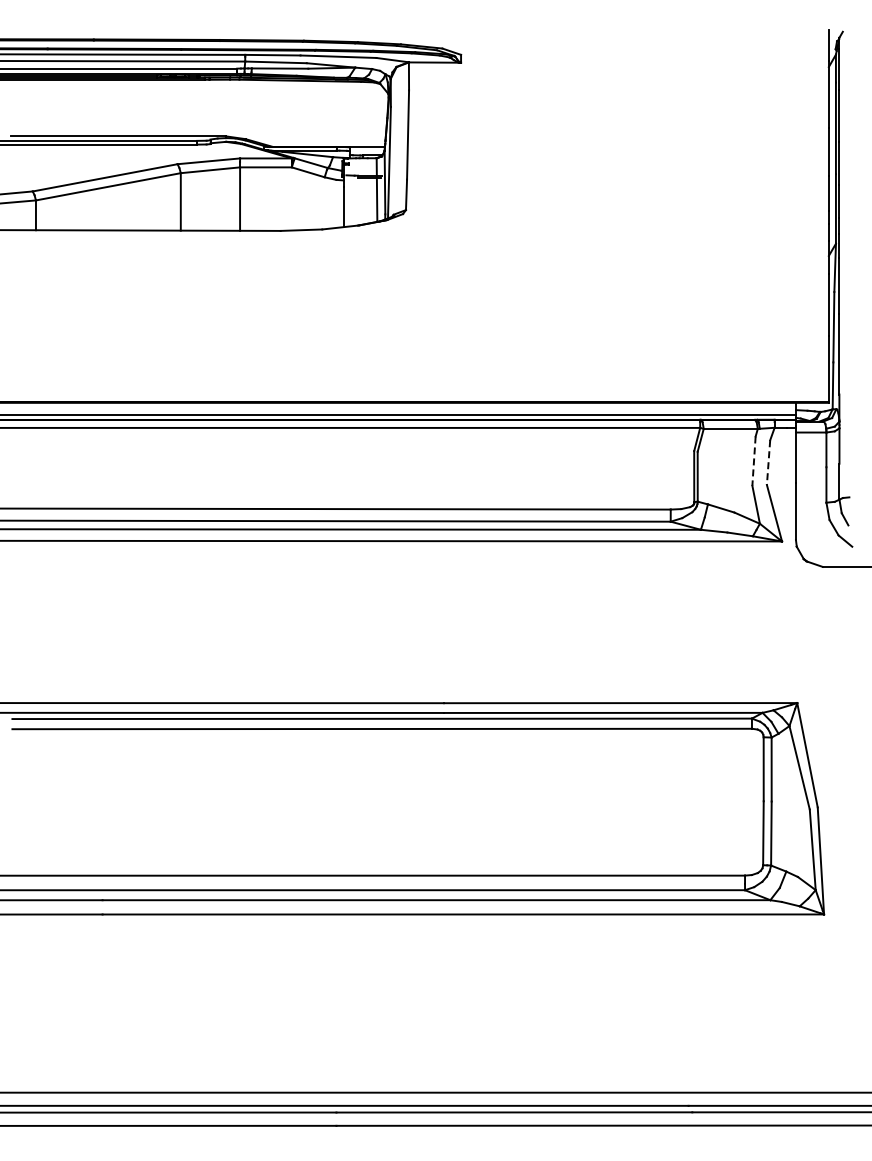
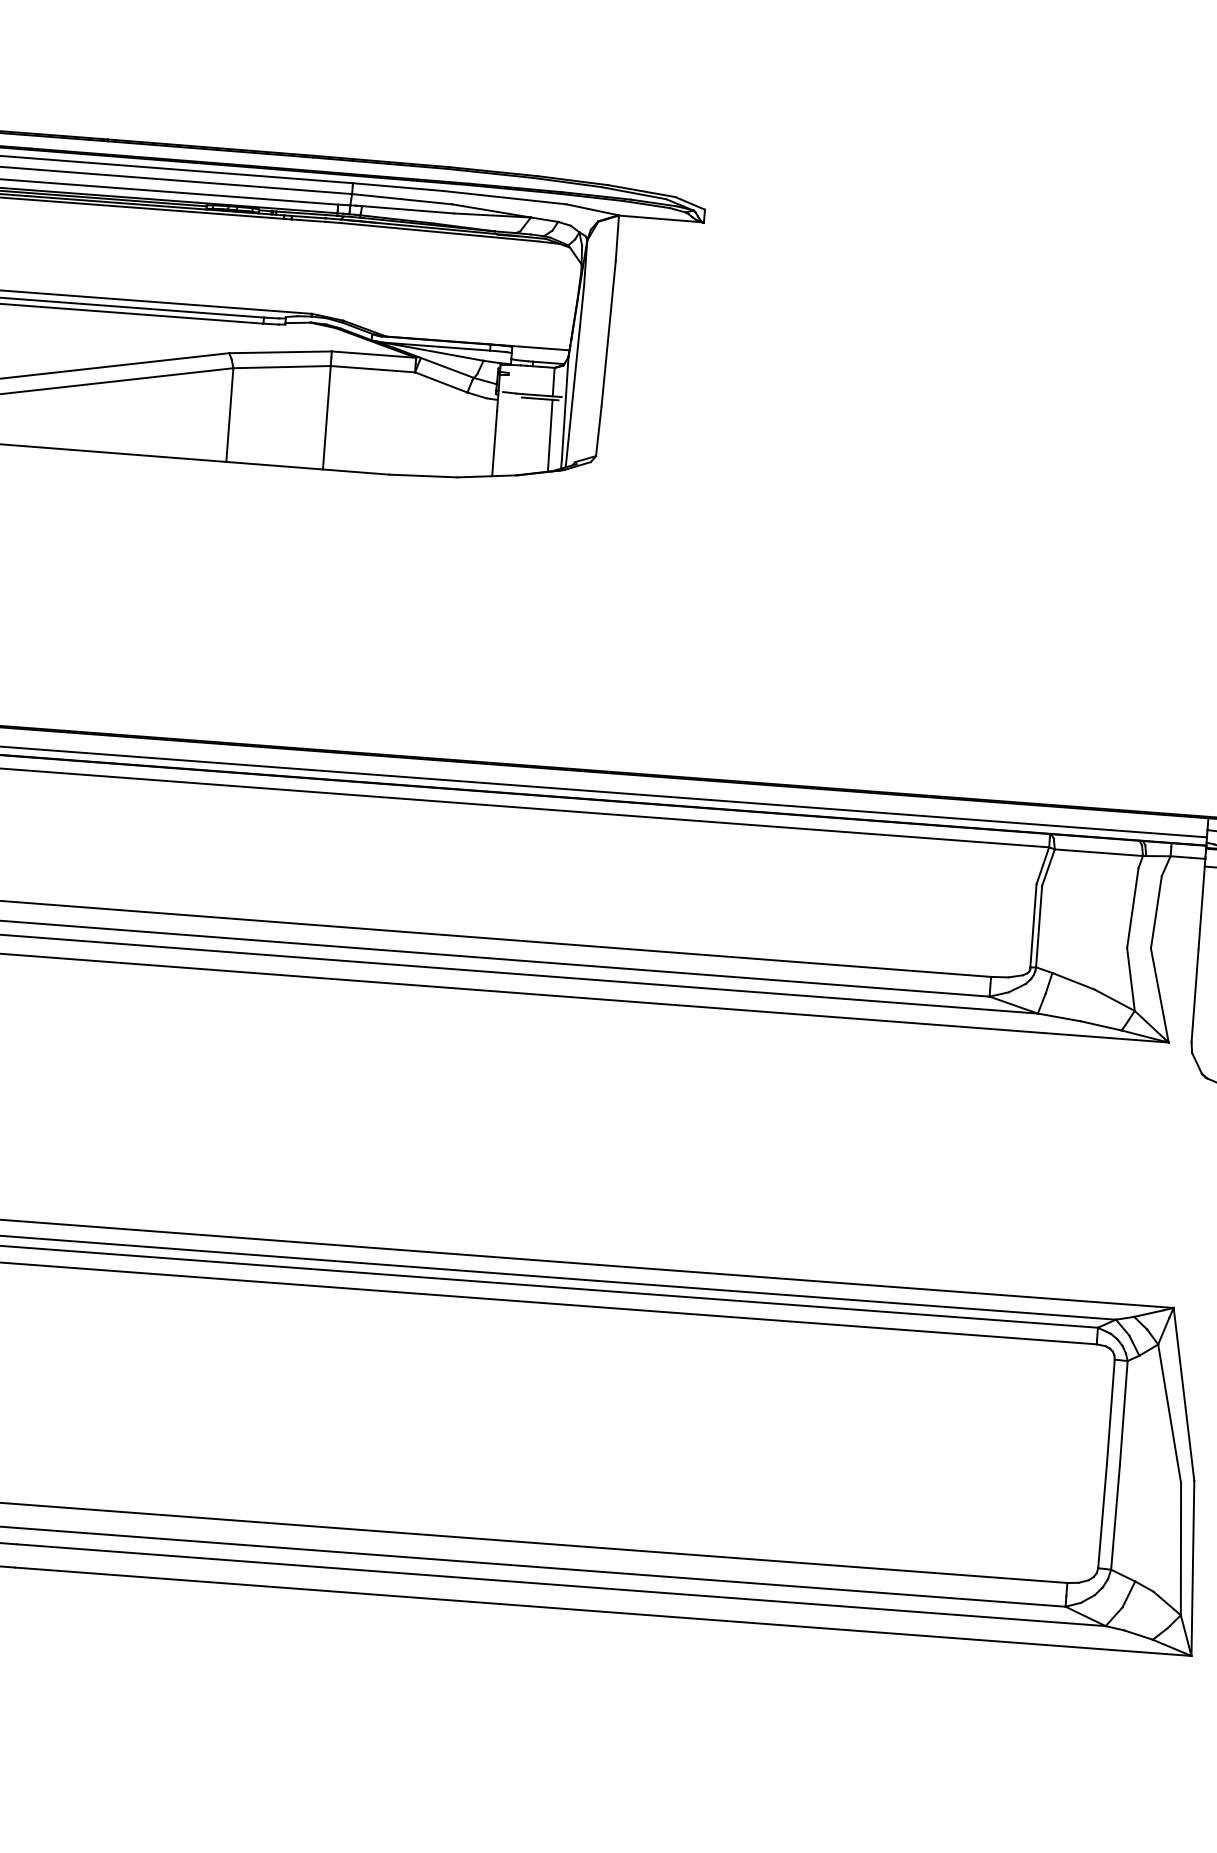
line: (754, 461) -> (1133, 908), dashed -> solid
line: (768, 463) -> (1156, 913), dashed -> solid

